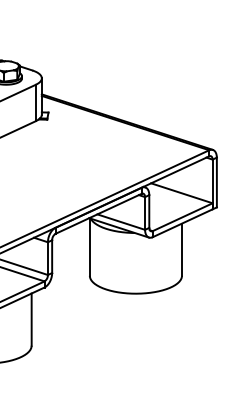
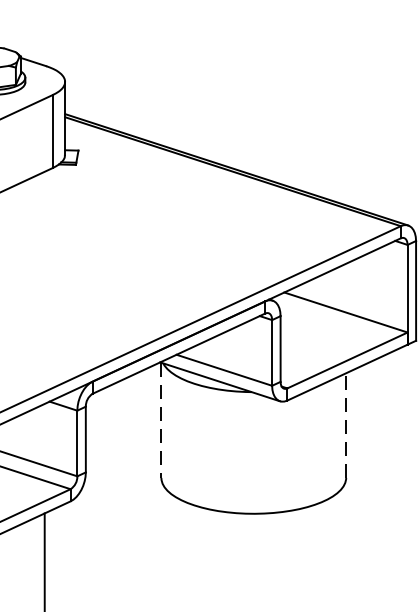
line: (89, 247) -> (160, 421), solid -> dashed
line: (182, 249) -> (347, 425), solid -> dashed

